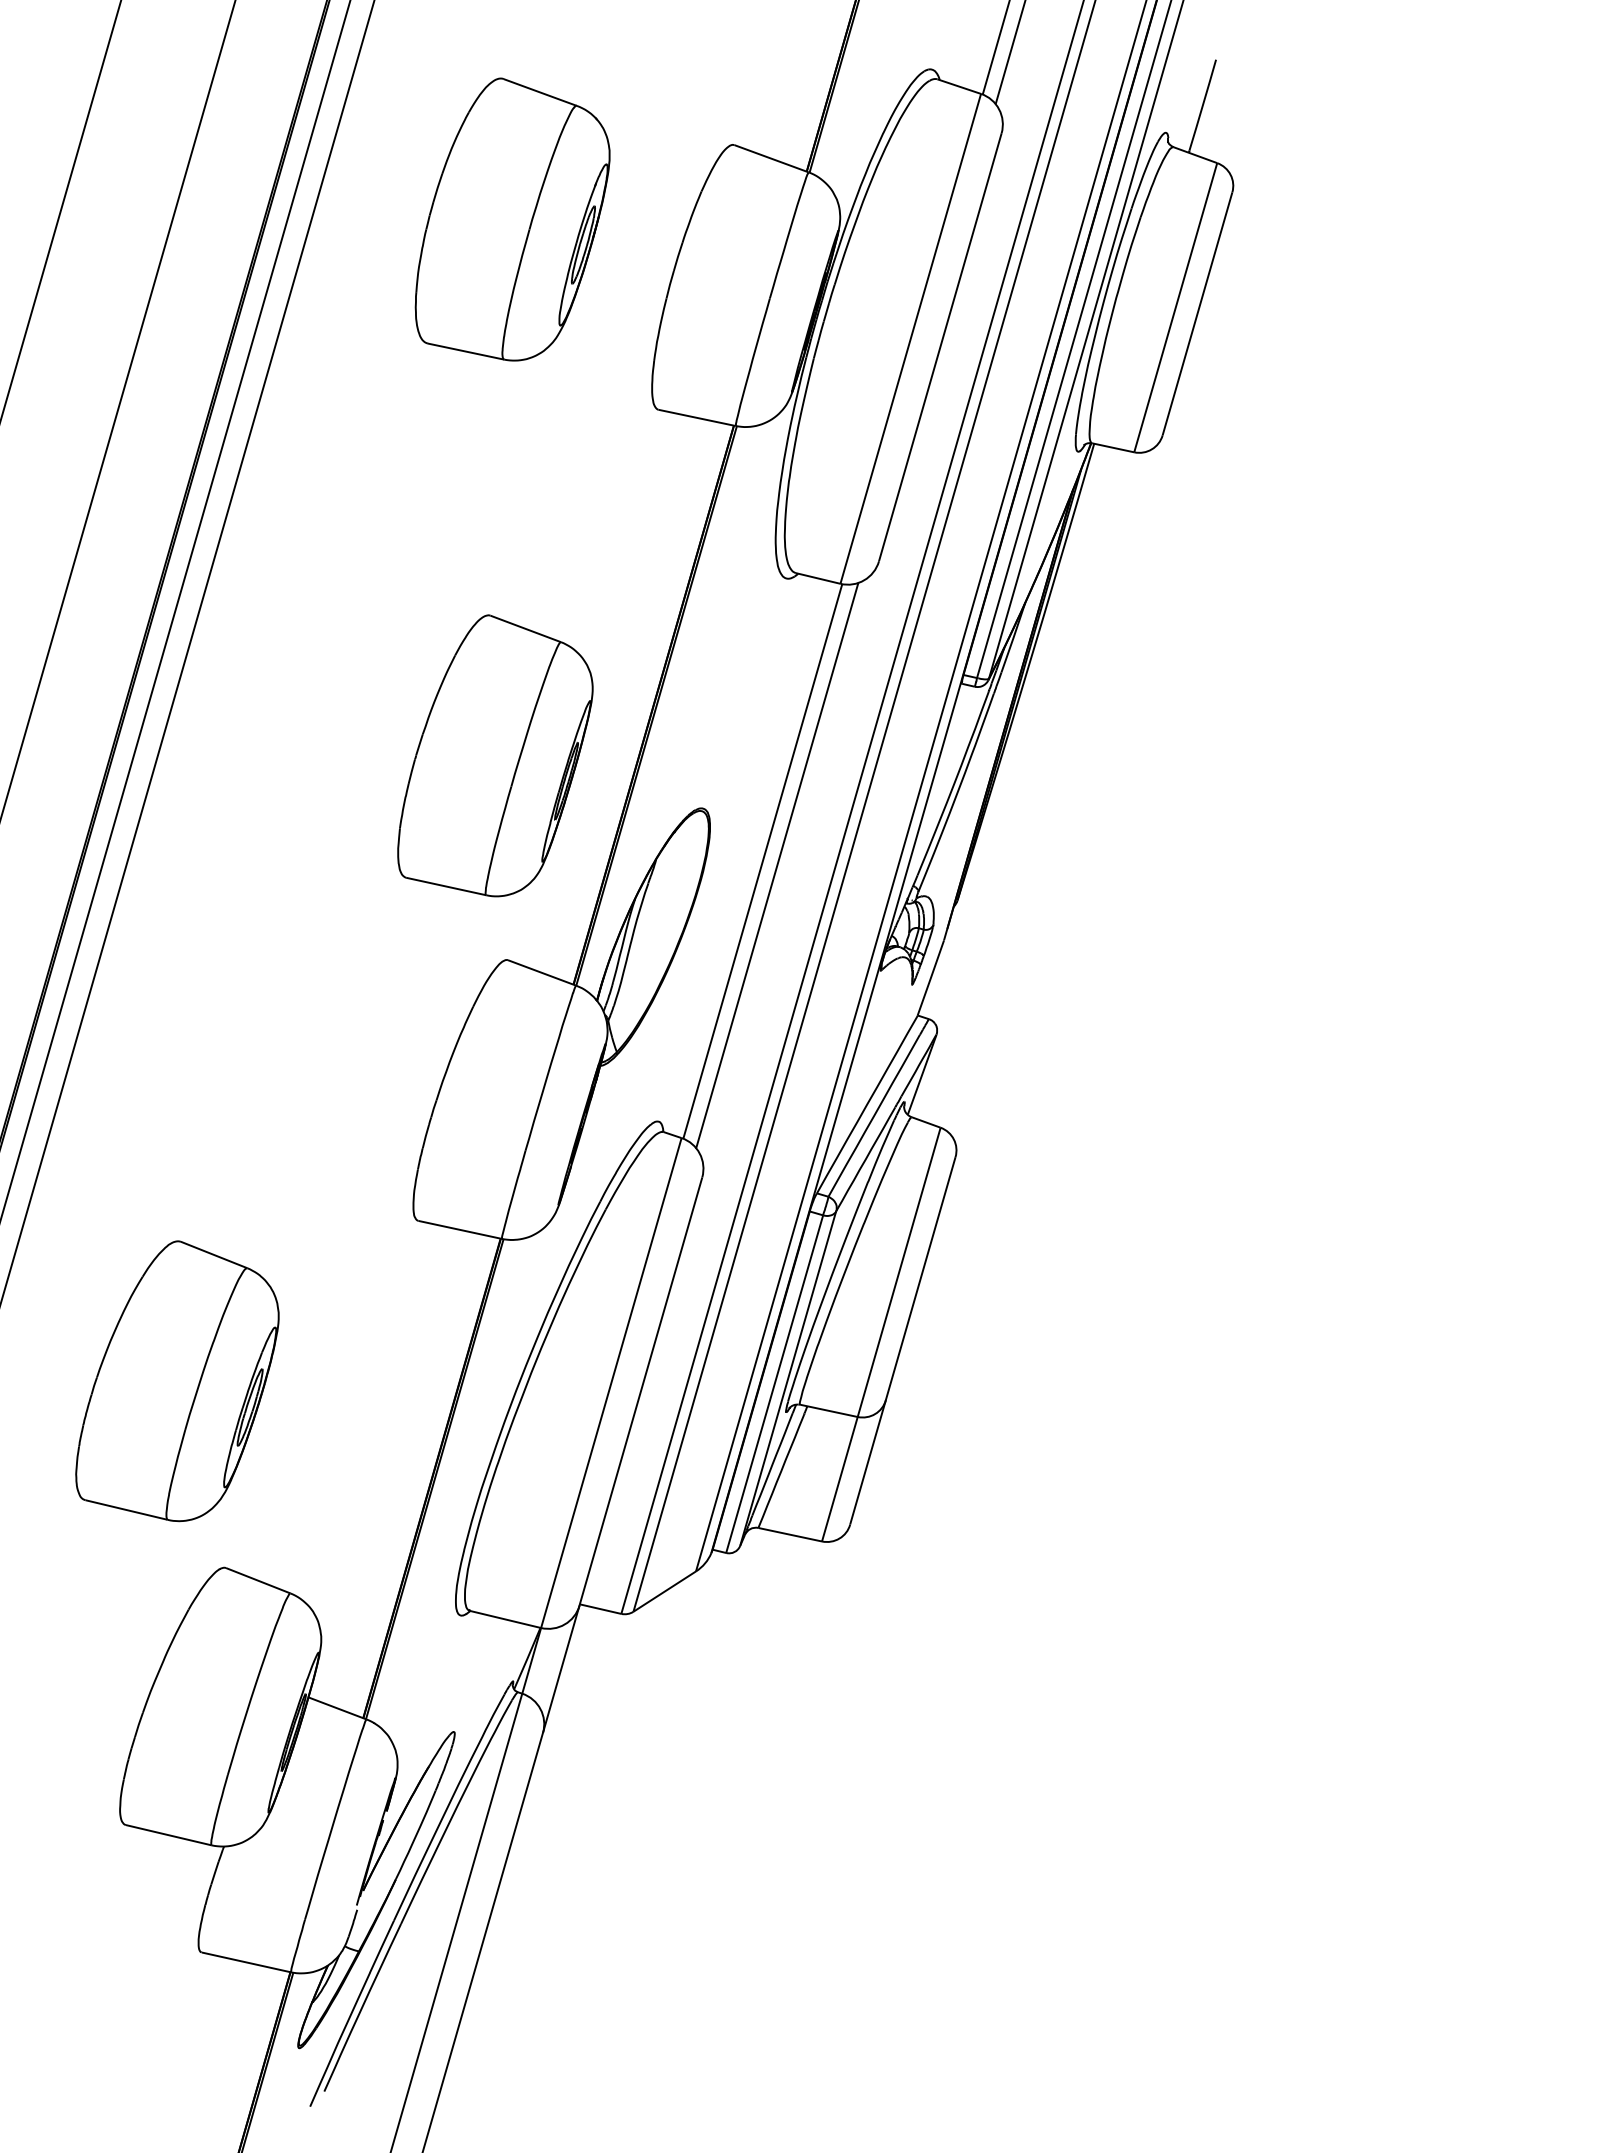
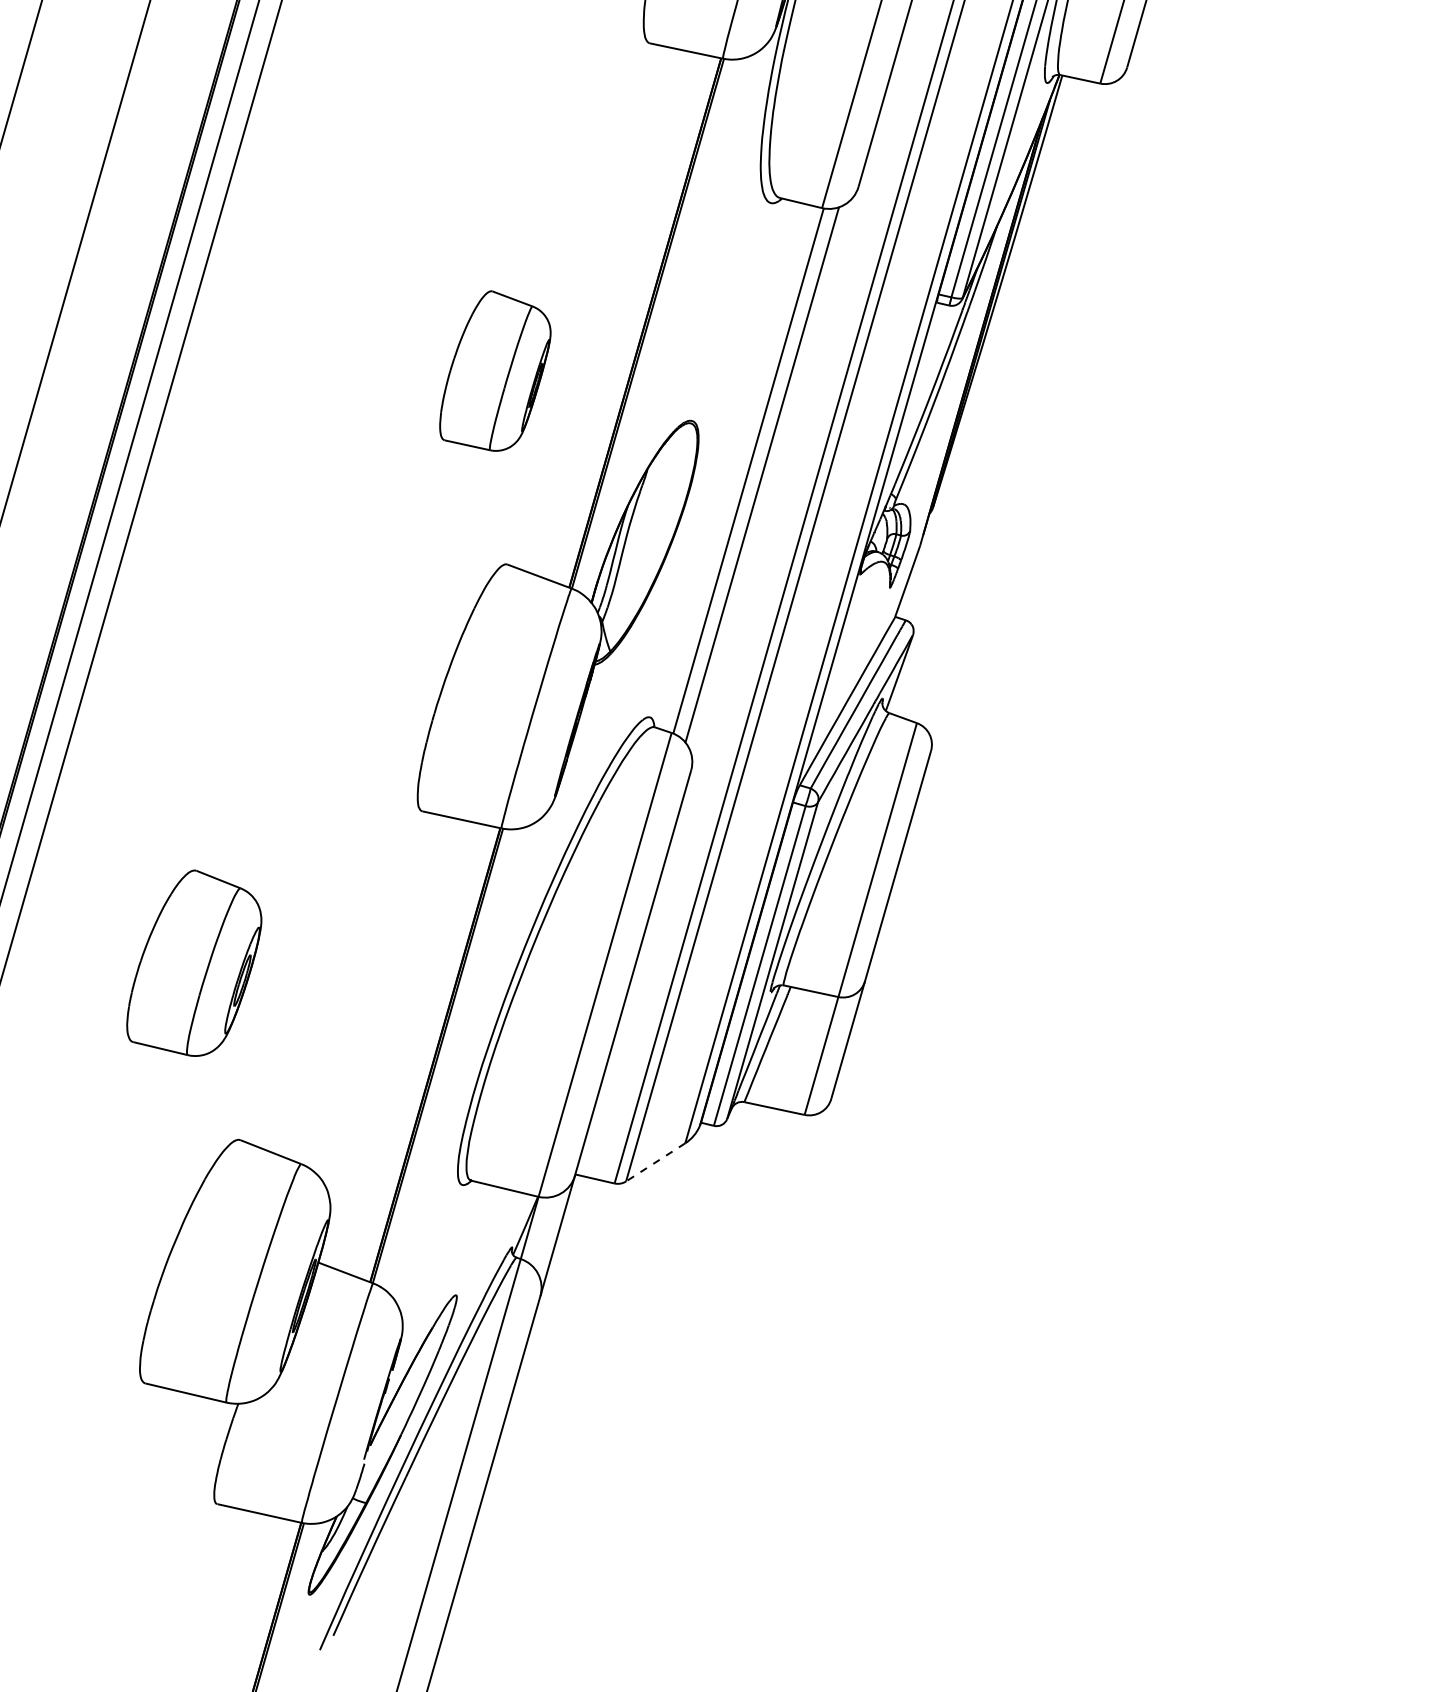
part: (495, 755) -> (495, 370), size x0.6
part: (177, 1381) -> (194, 963), size x0.7
line: (664, 1591) -> (655, 1162), solid -> dashed

